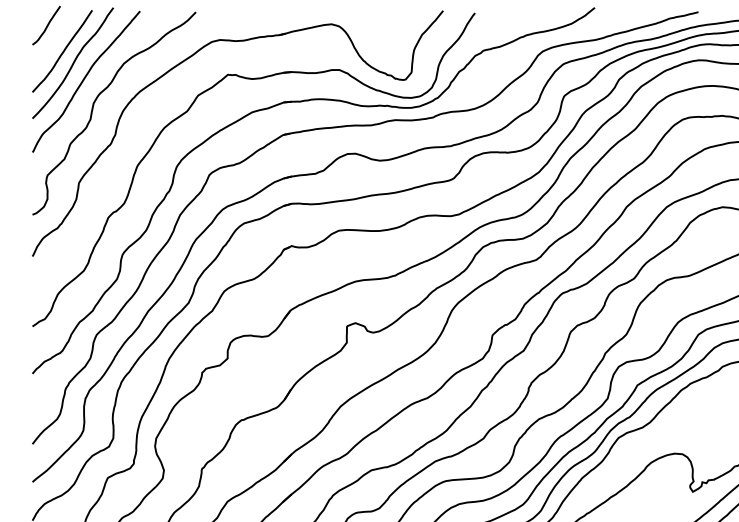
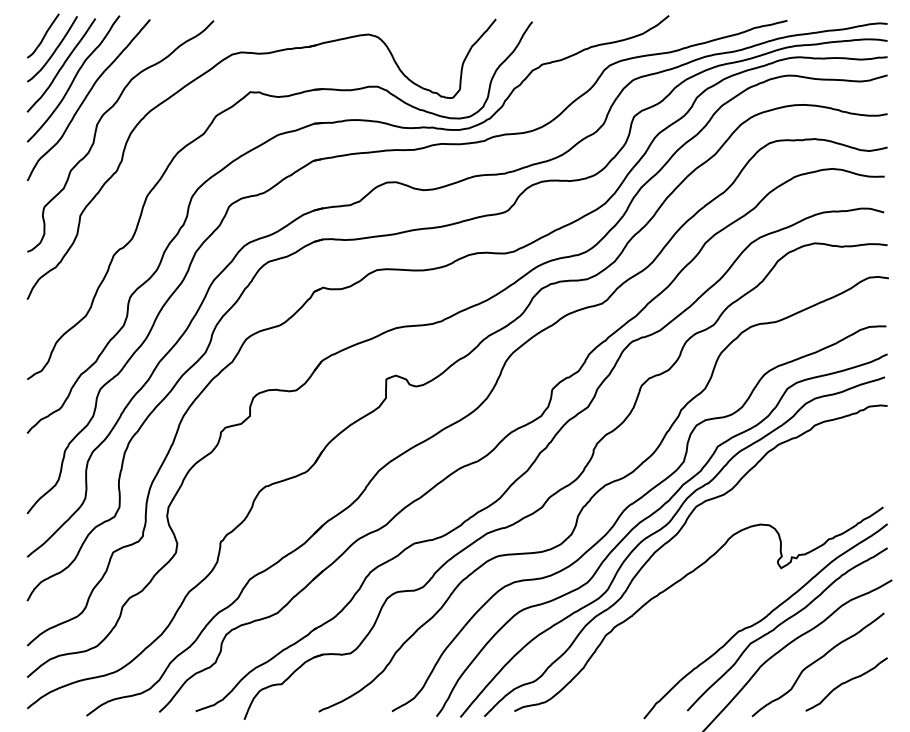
curve: (56, 37) -> (54, 49), added

